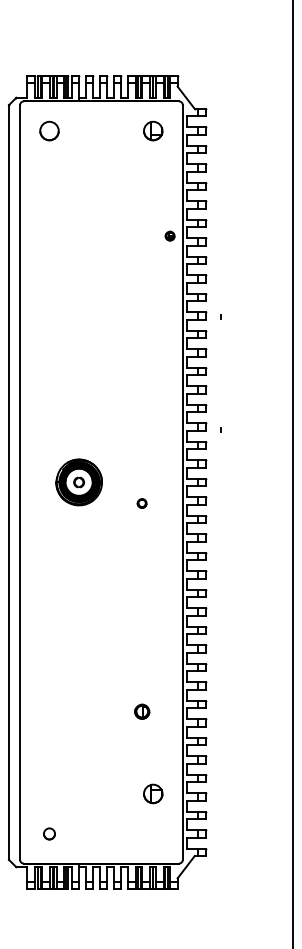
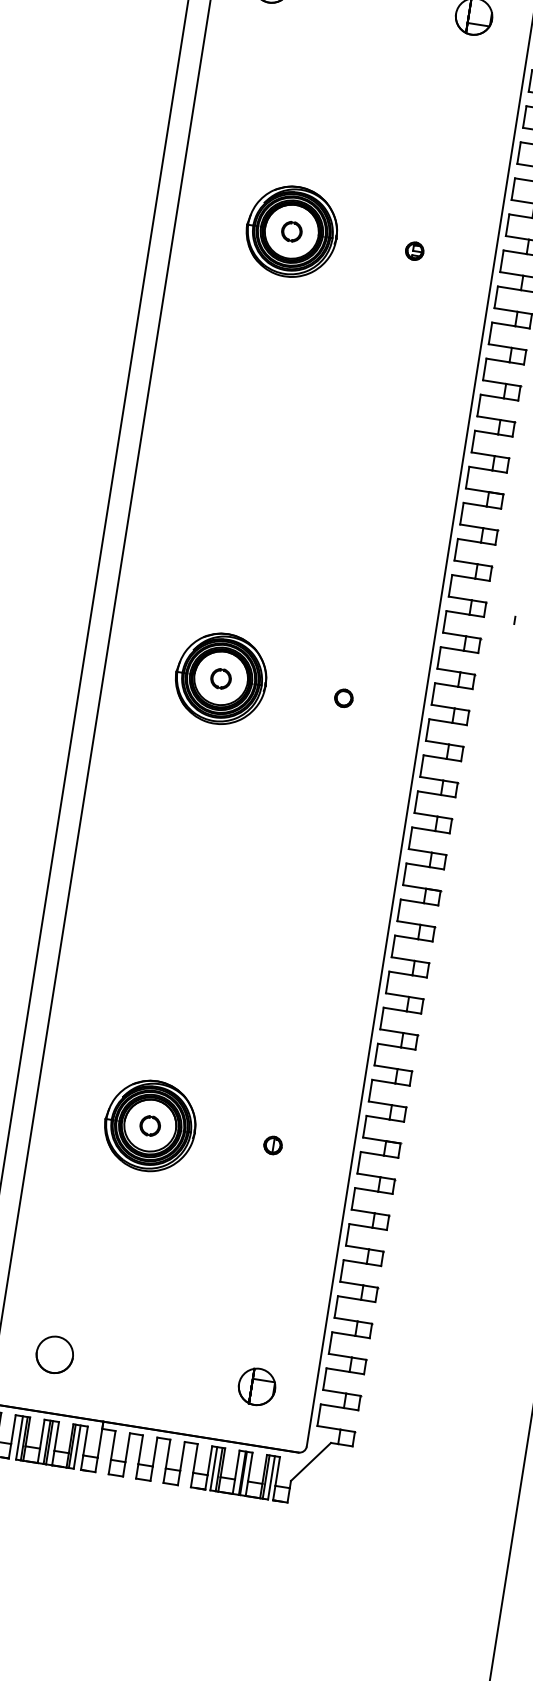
part: (169, 235) -> (413, 249), moved
part: (78, 252) -> (290, 230), added
part: (141, 503) -> (342, 698), moved
part: (78, 711) -> (149, 1125), added
part: (141, 711) -> (271, 1144), size x0.62
part: (153, 793) -> (257, 1386), moved
part: (49, 833) -> (54, 1353), size x1.67

